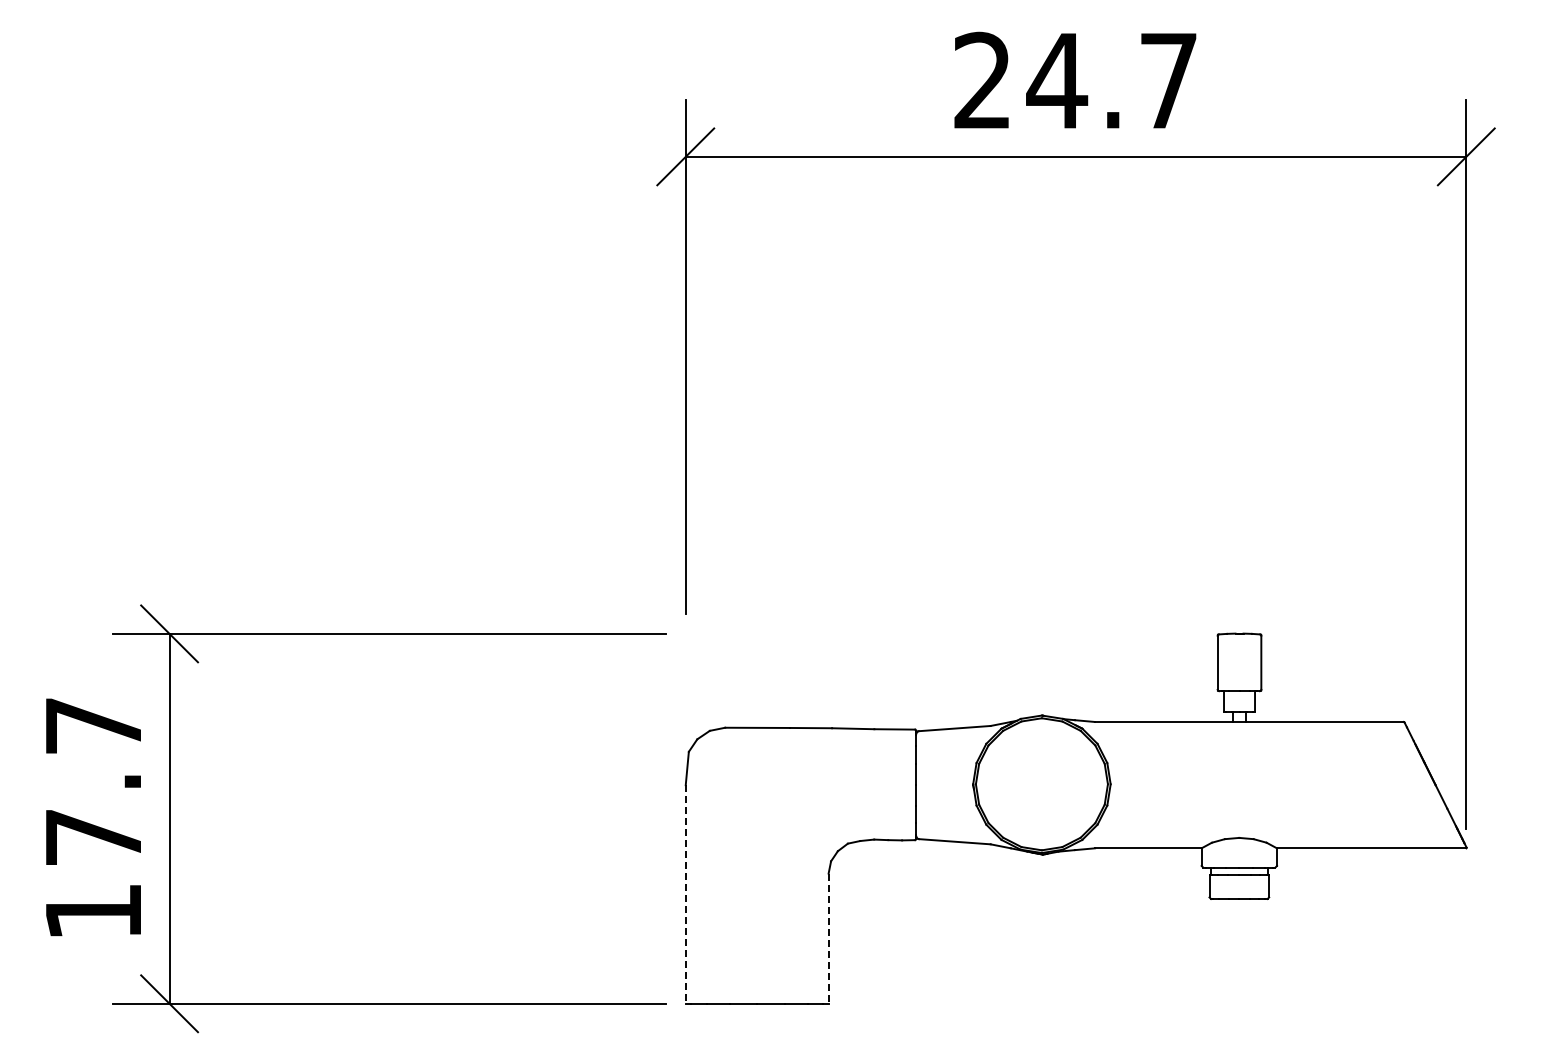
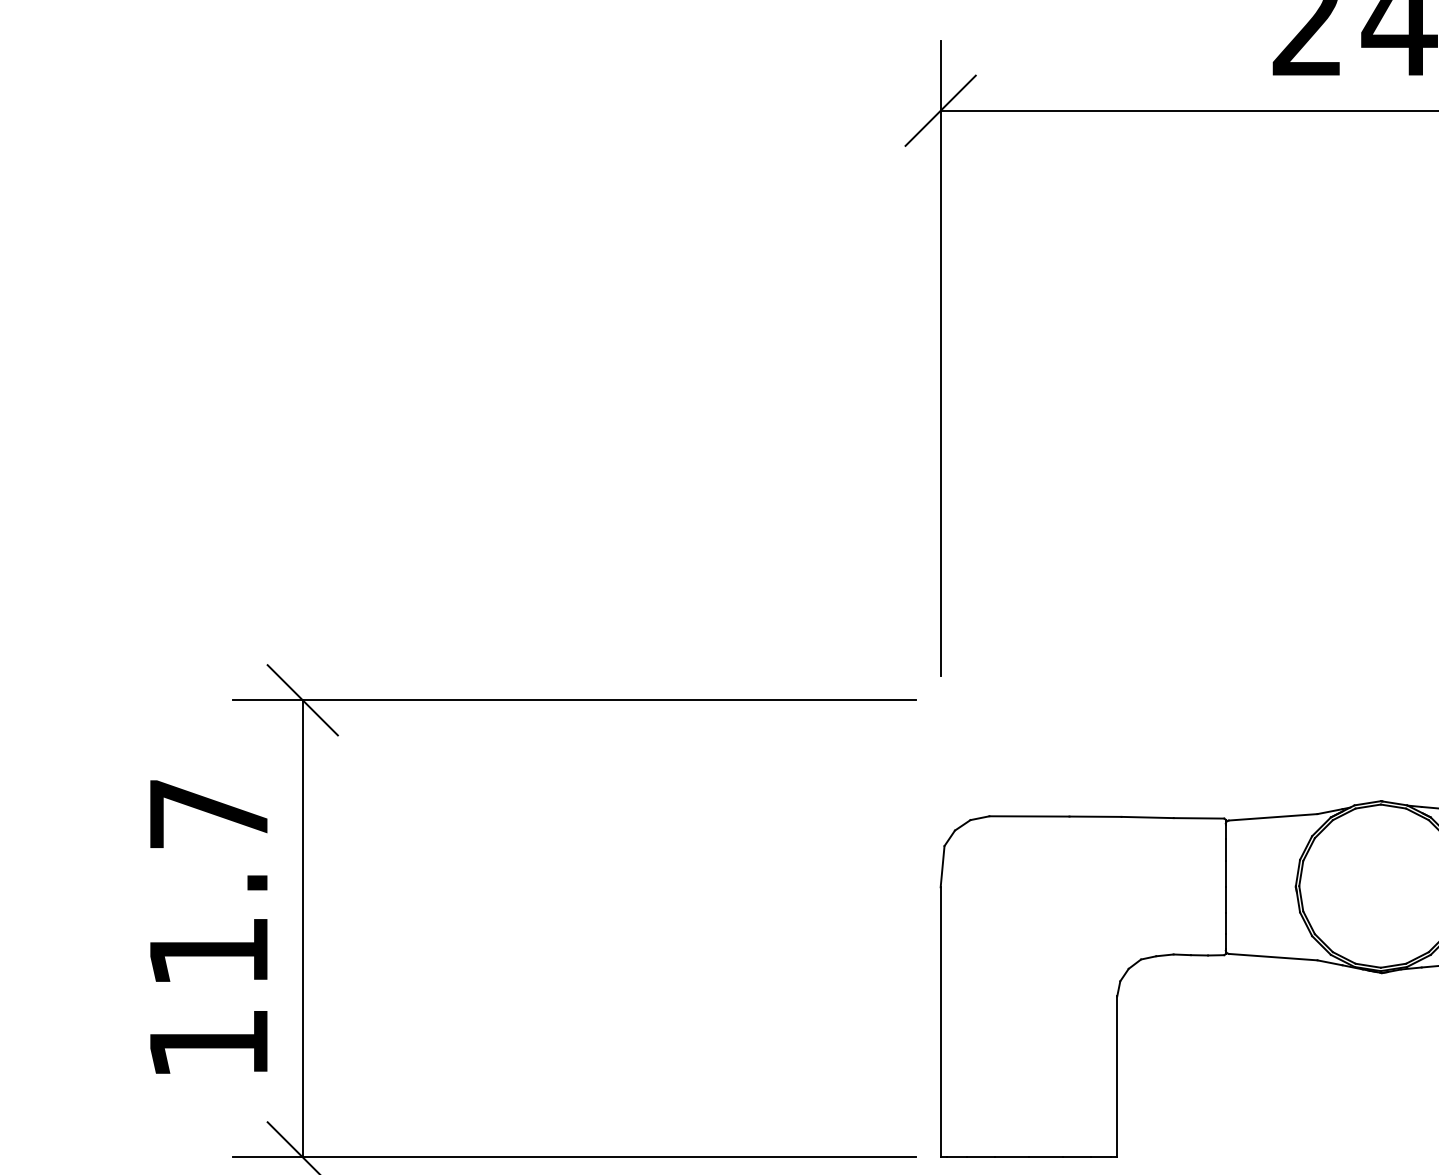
text: (93, 837) -> (208, 951), 17.7 -> 11.7
line: (685, 895) -> (940, 1023), dashed -> solid
line: (828, 939) -> (1117, 1077), dashed -> solid

